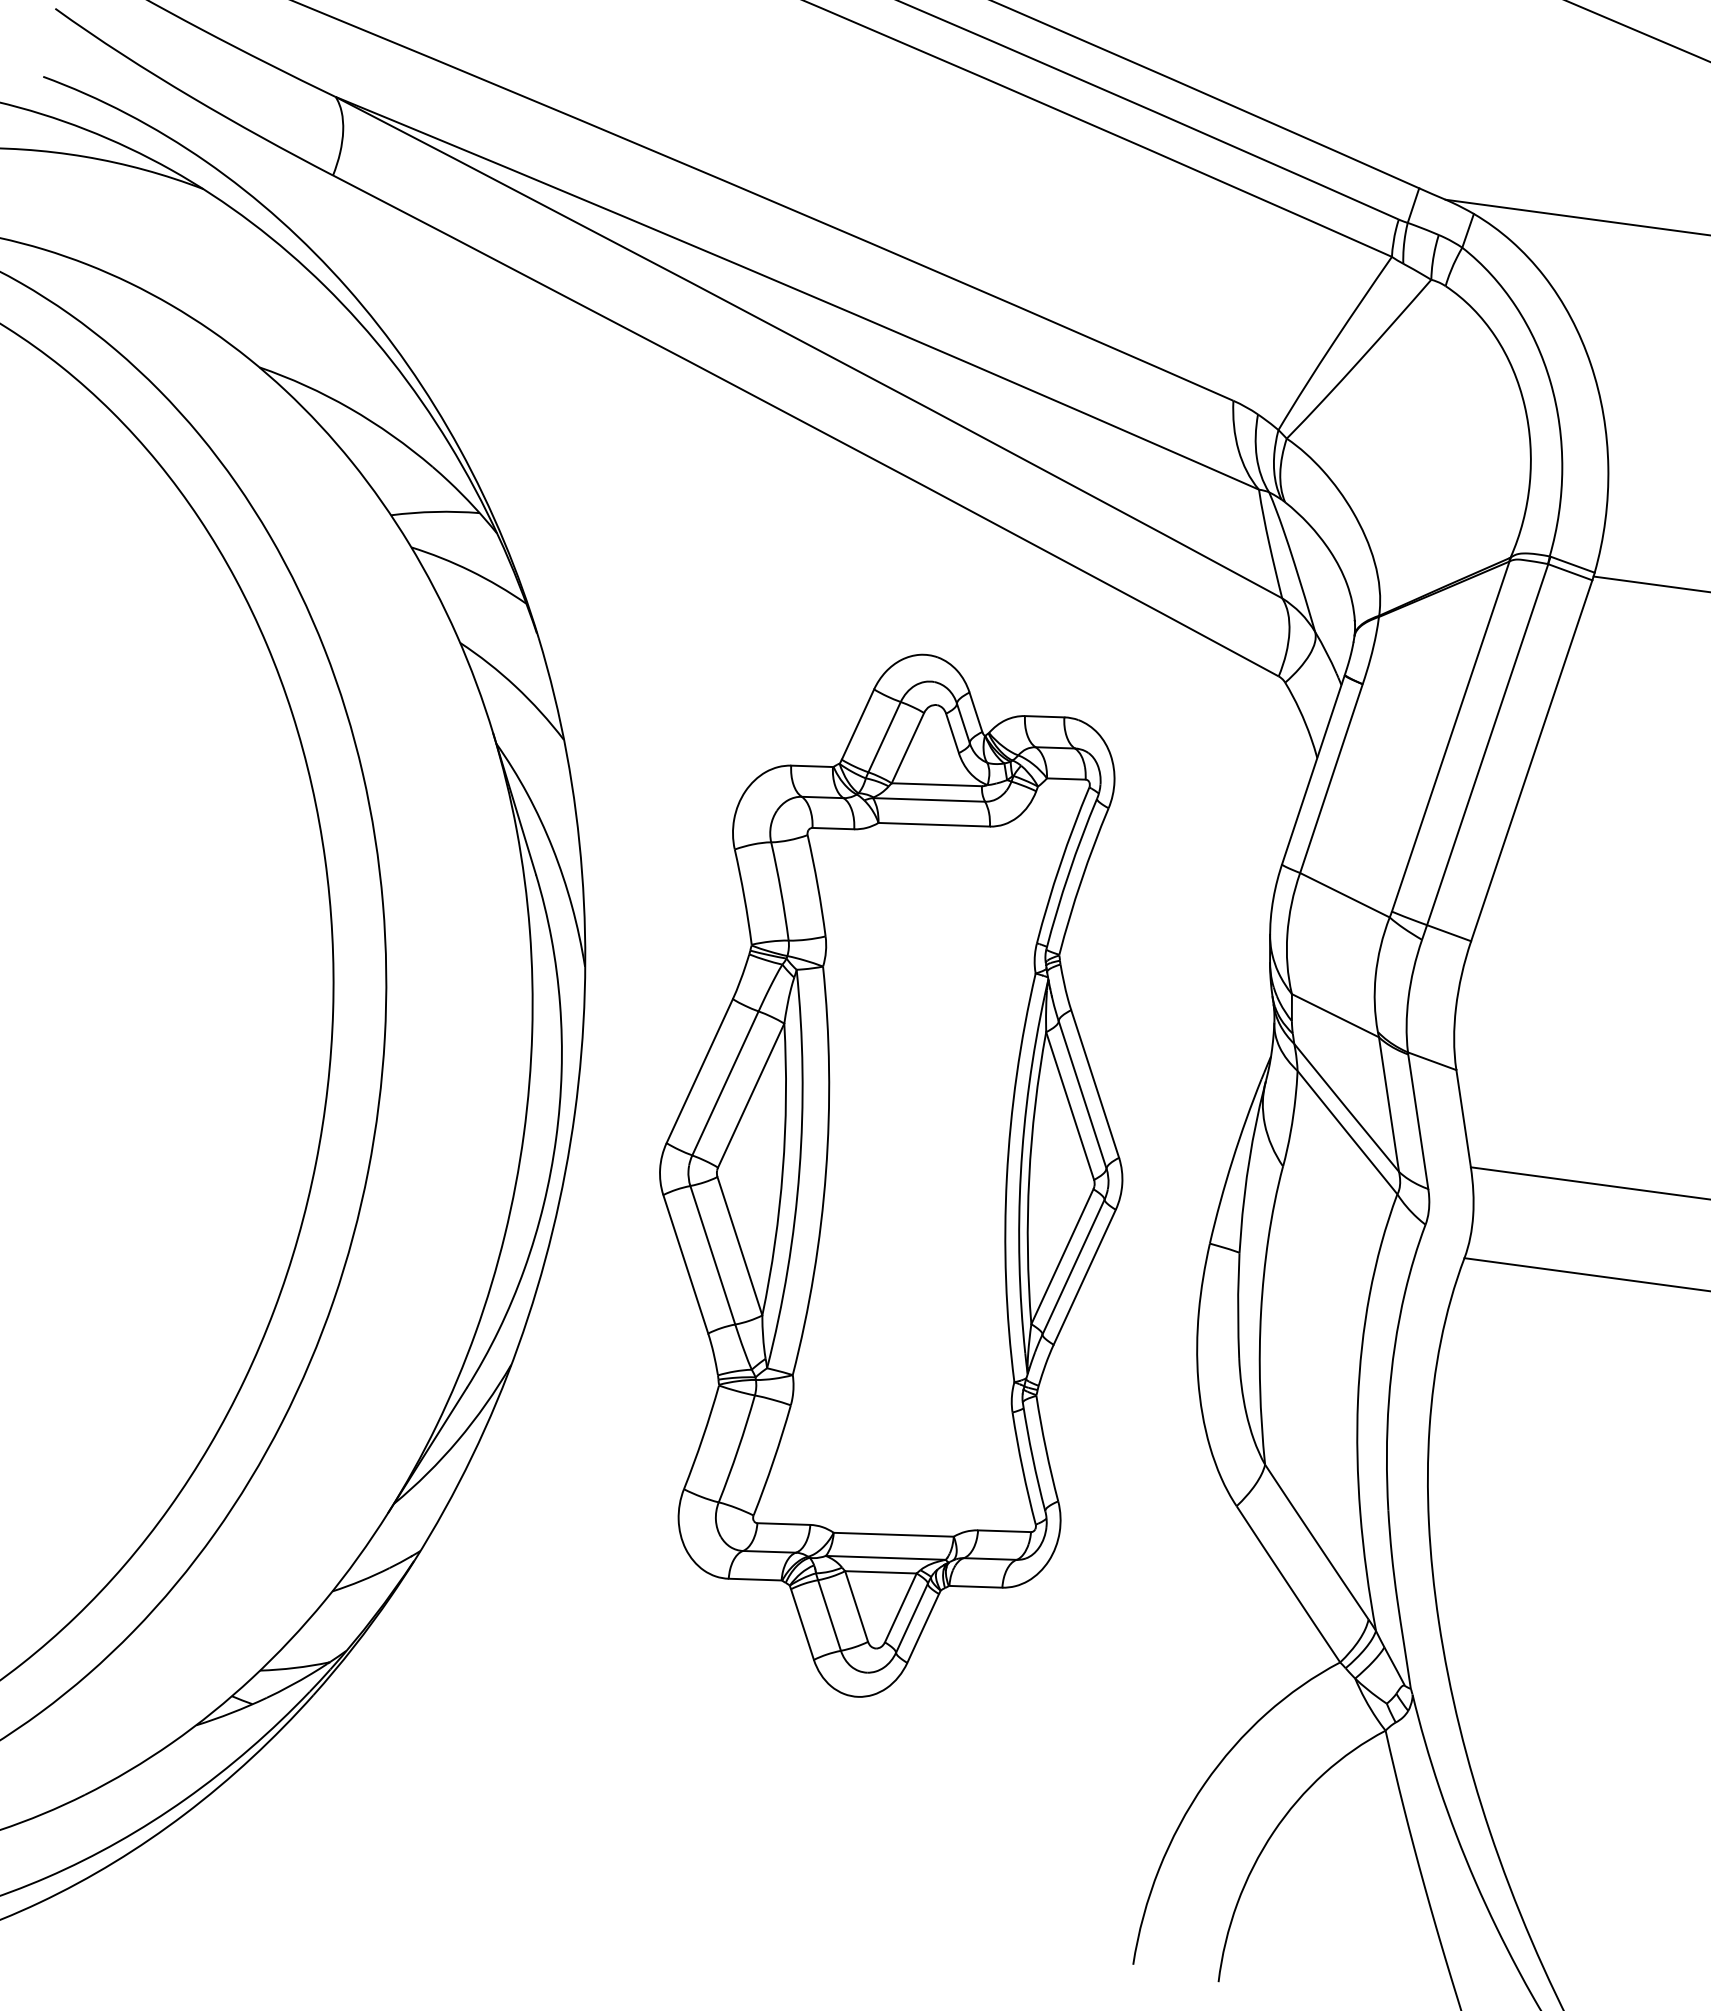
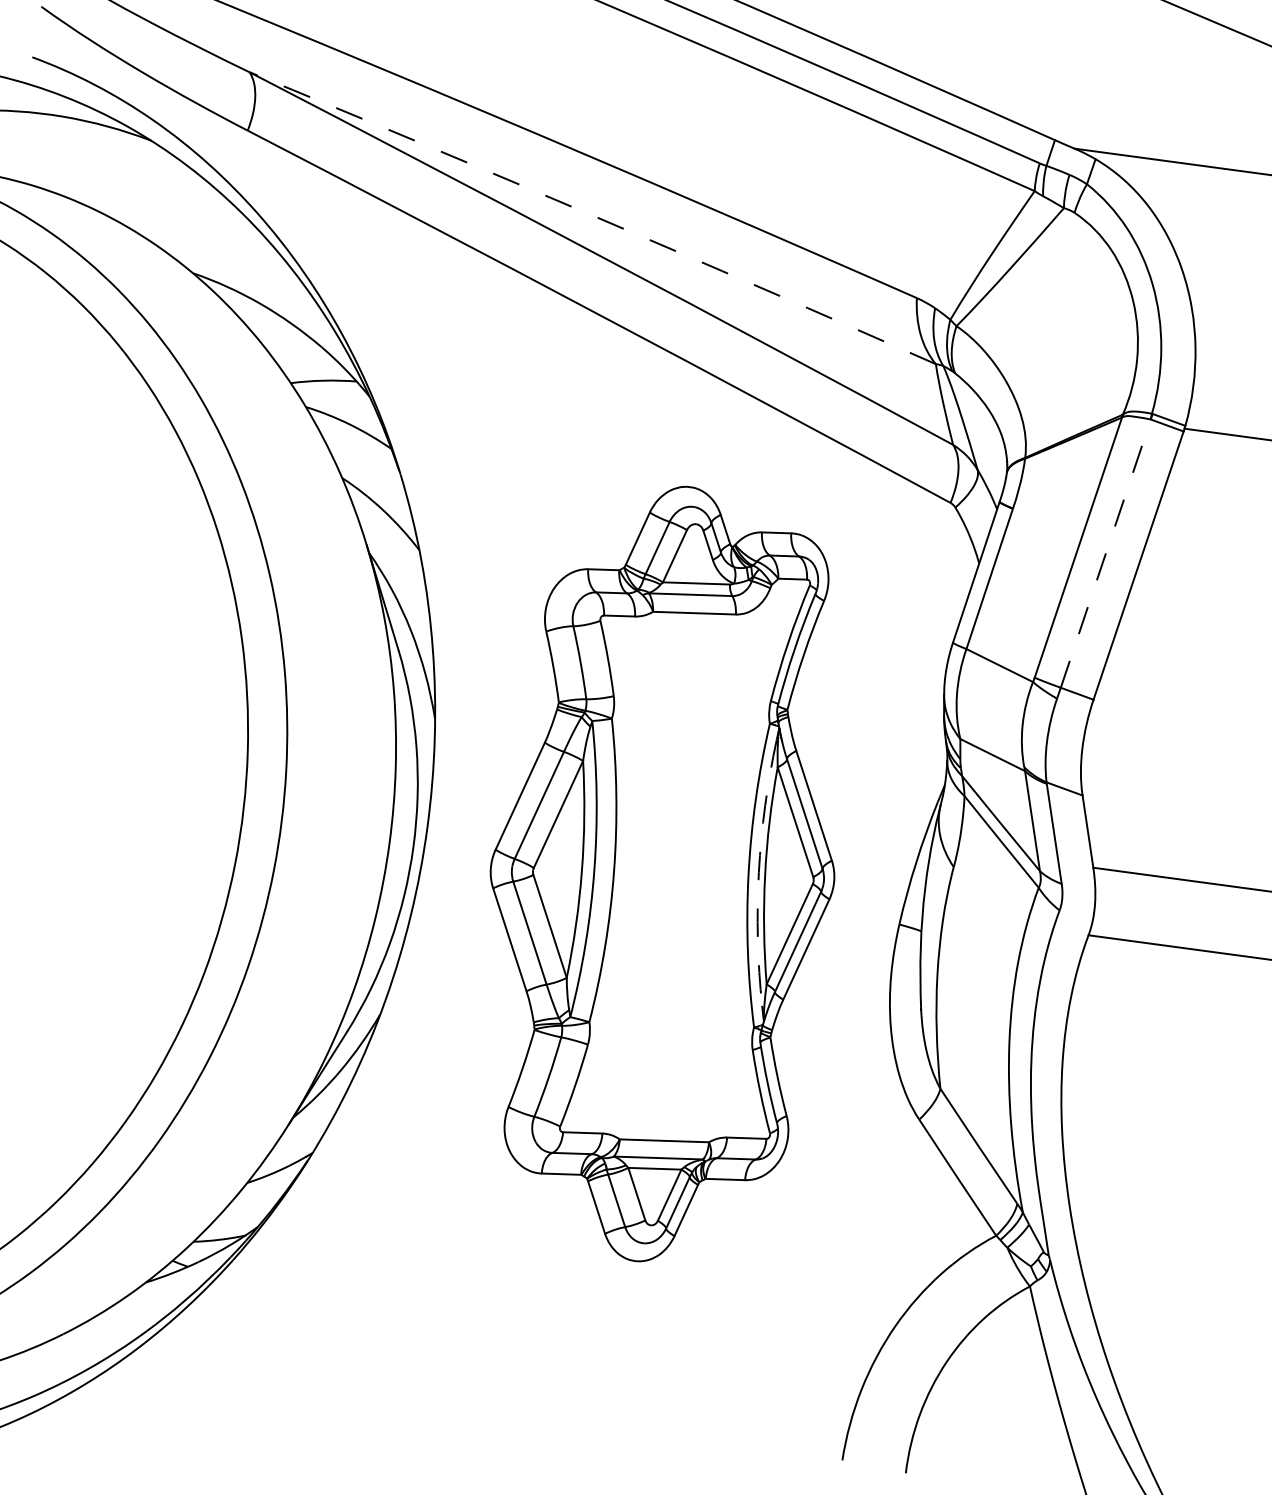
arc: (798, 290) -> (593, 216), solid -> dashed
line: (1487, 744) -> (1105, 553), solid -> dashed
arc: (1020, 1173) -> (758, 872), solid -> dashed

